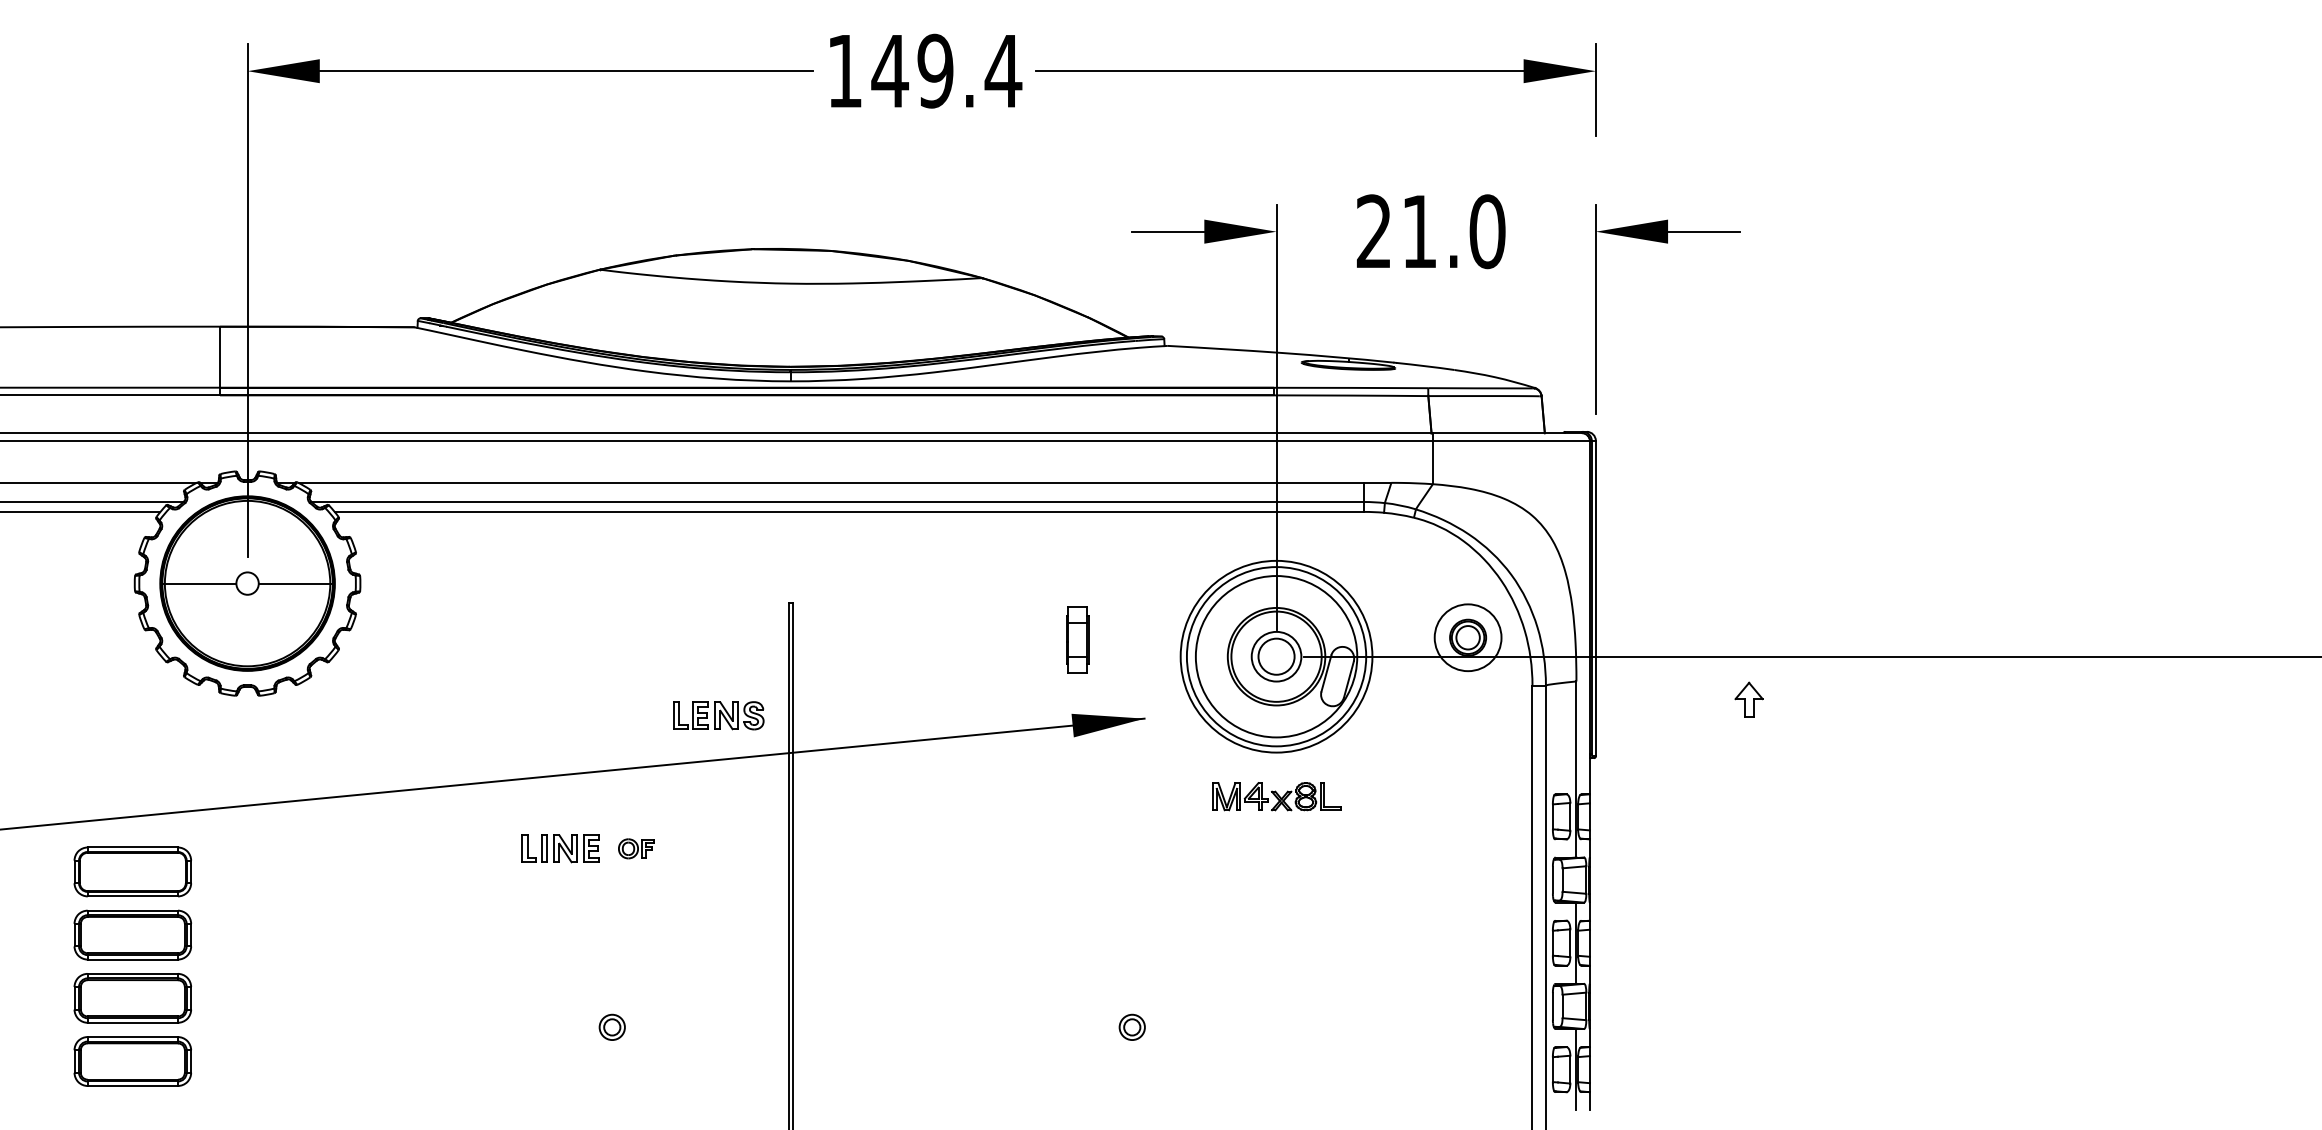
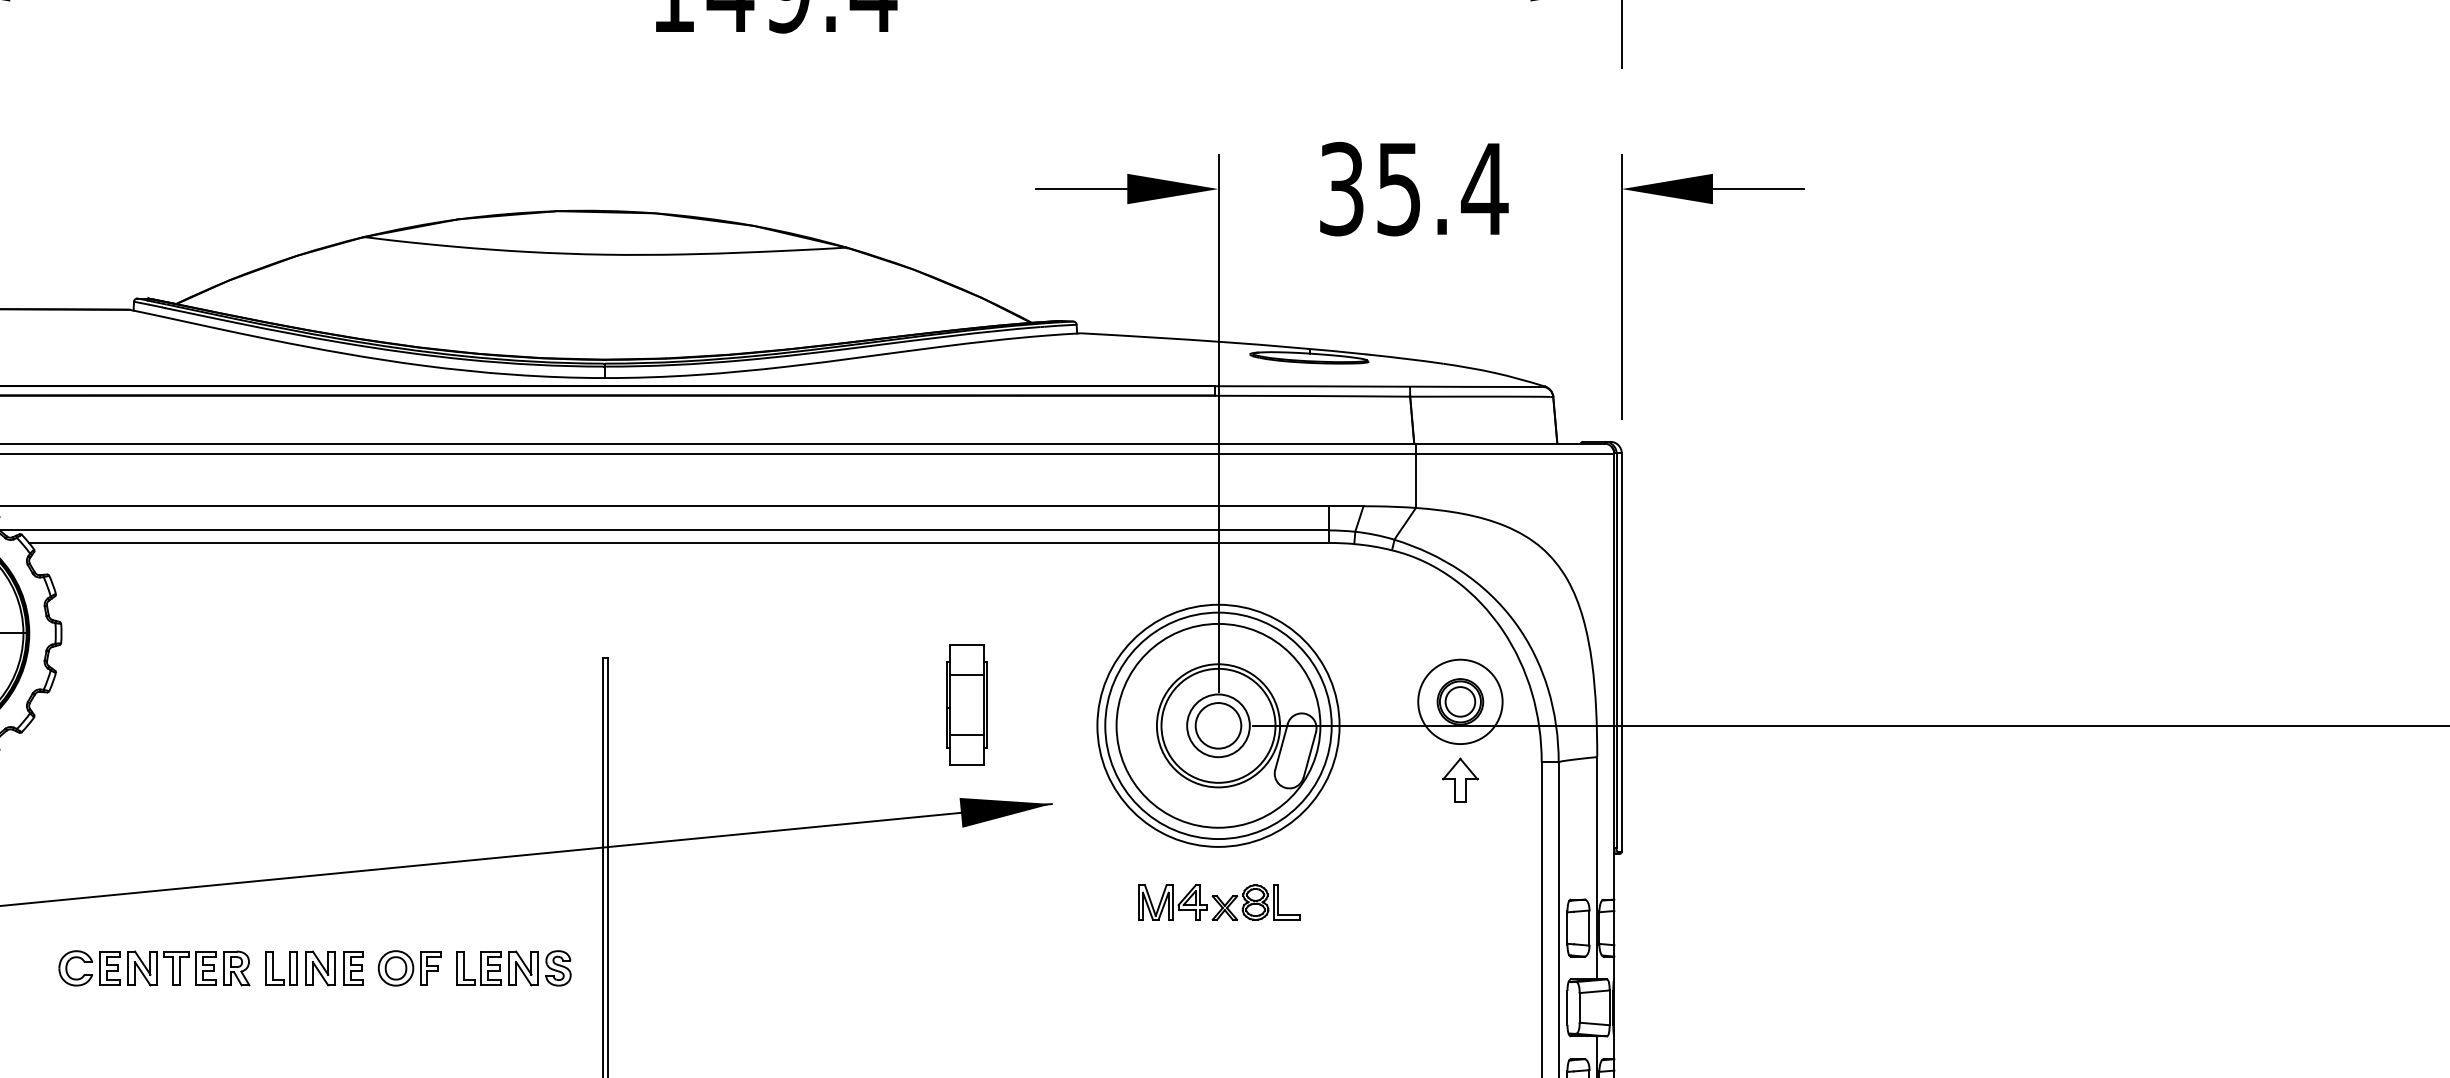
text: (1431, 231) -> (1414, 188), 21.0 -> 35.4
part: (1077, 639) -> (967, 704), size x1.43
part: (1748, 699) -> (1459, 779), moved
part: (718, 715) -> (513, 968), moved
part: (433, 848) -> (153, 968), added
part: (635, 848) -> (408, 968), size x1.43

